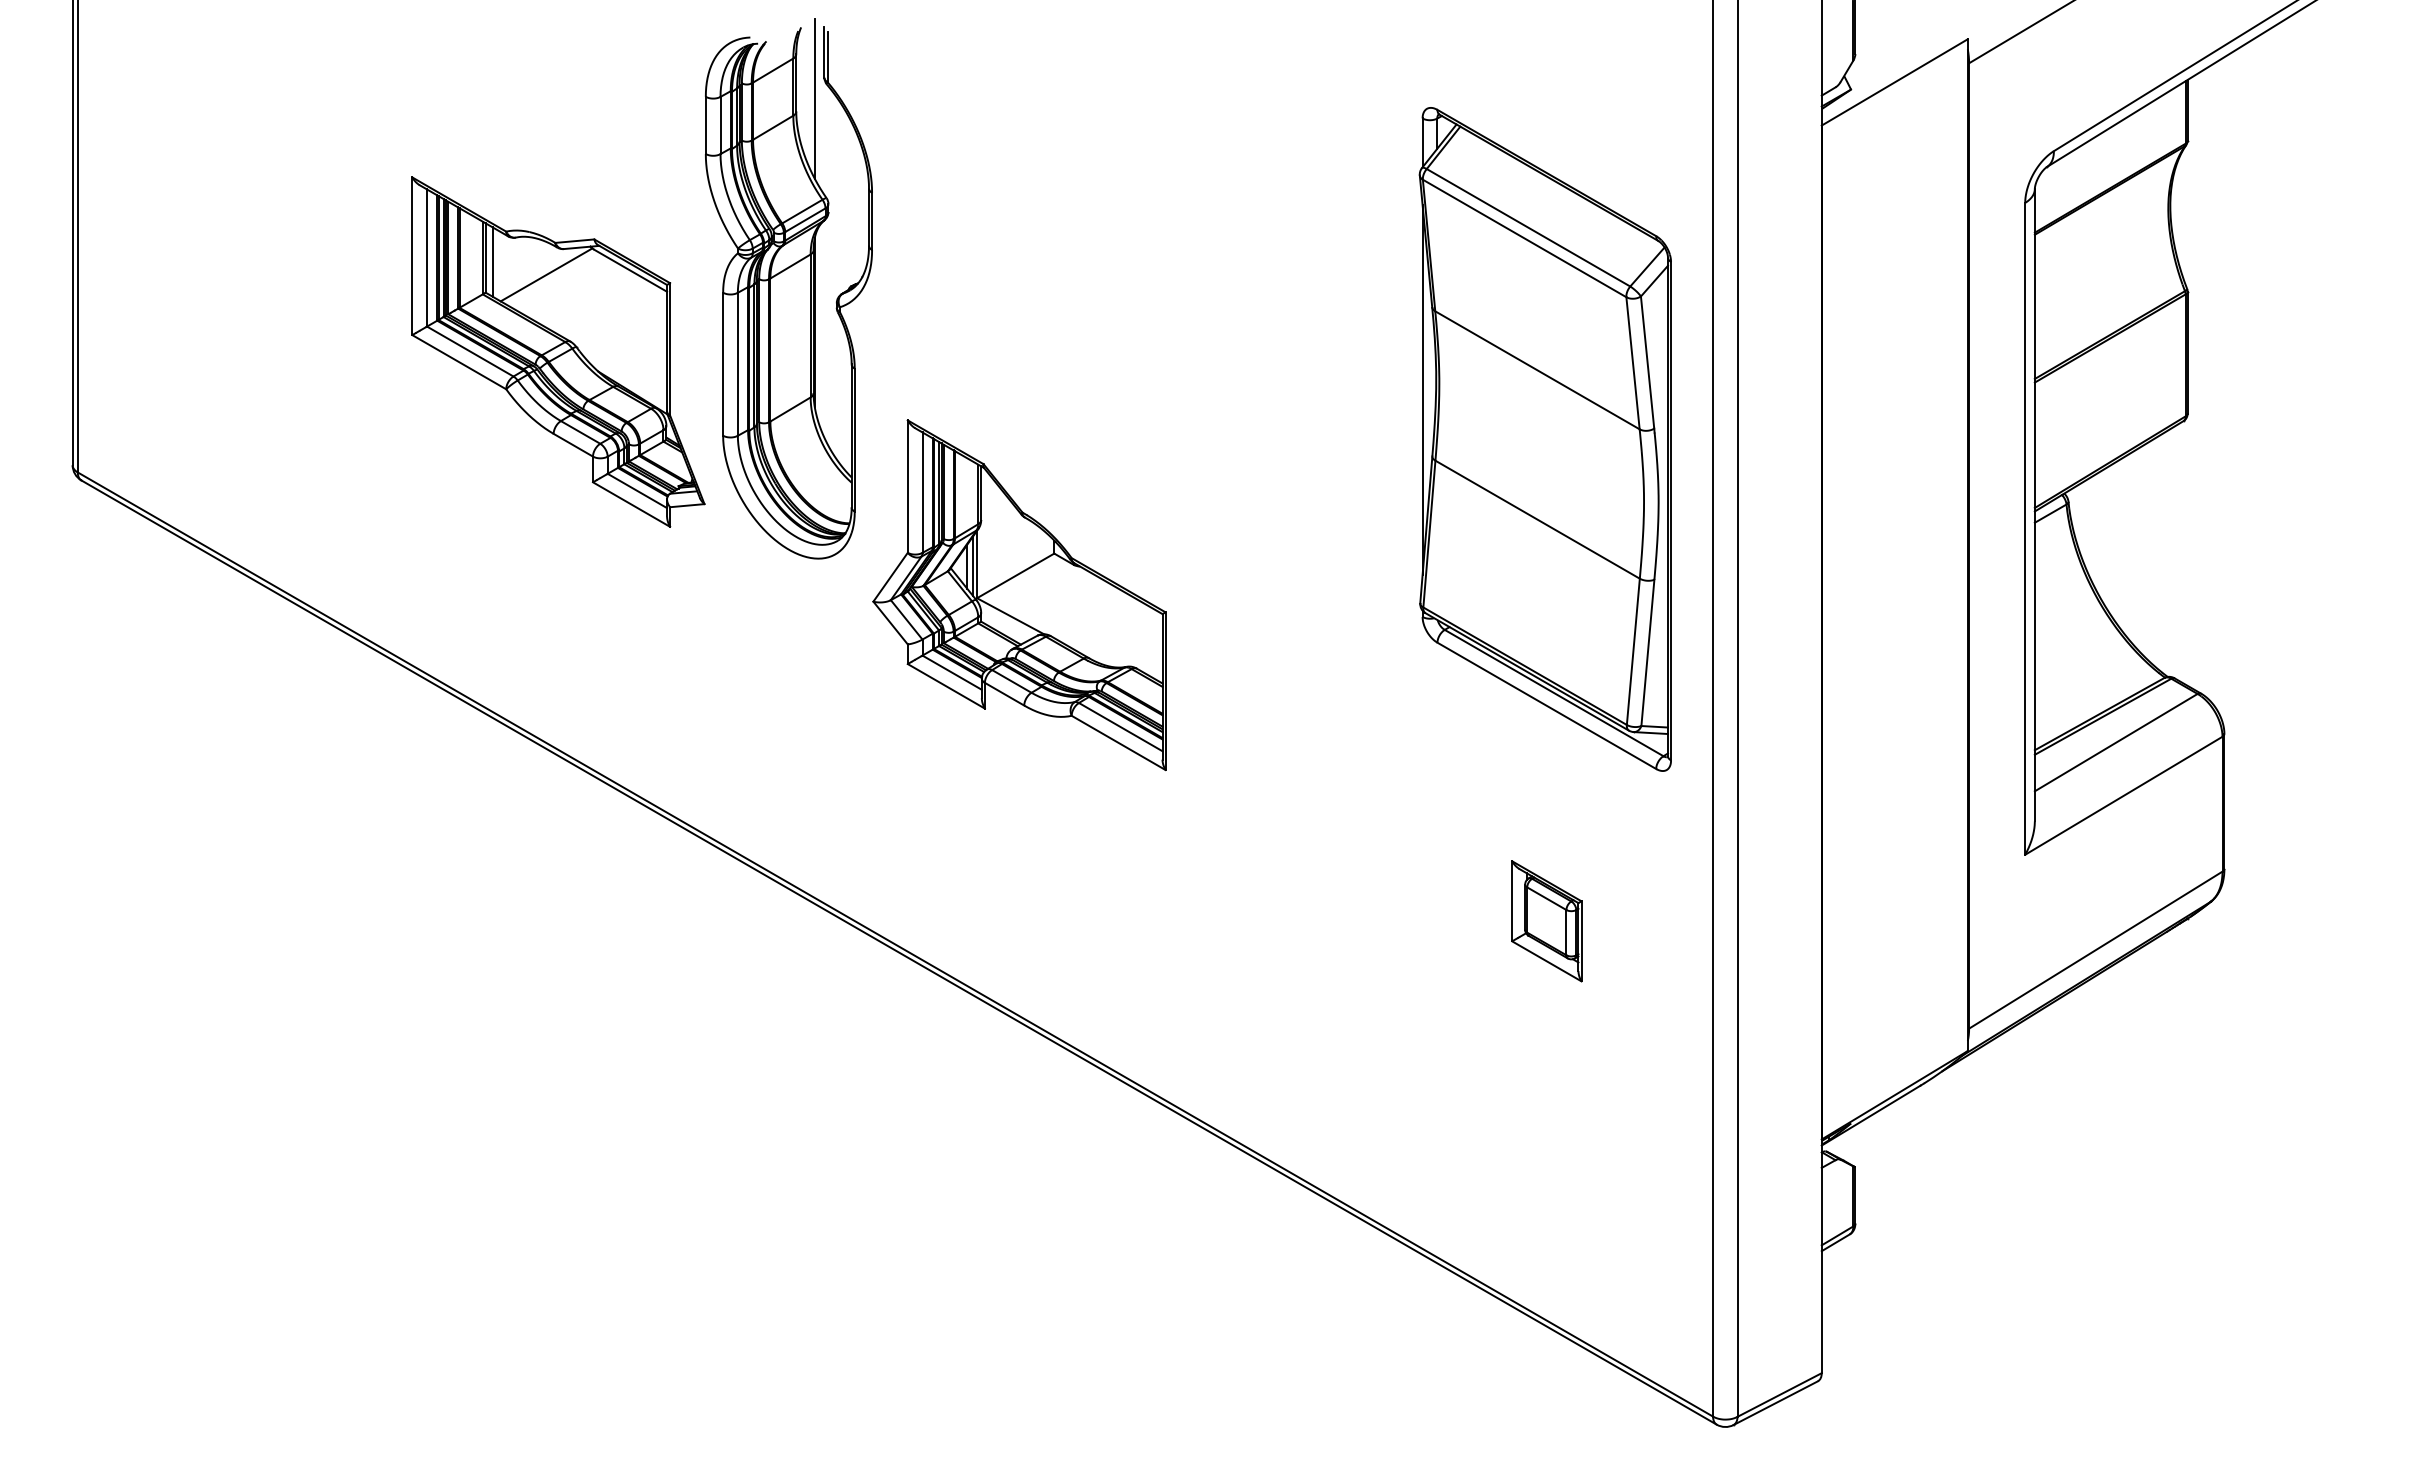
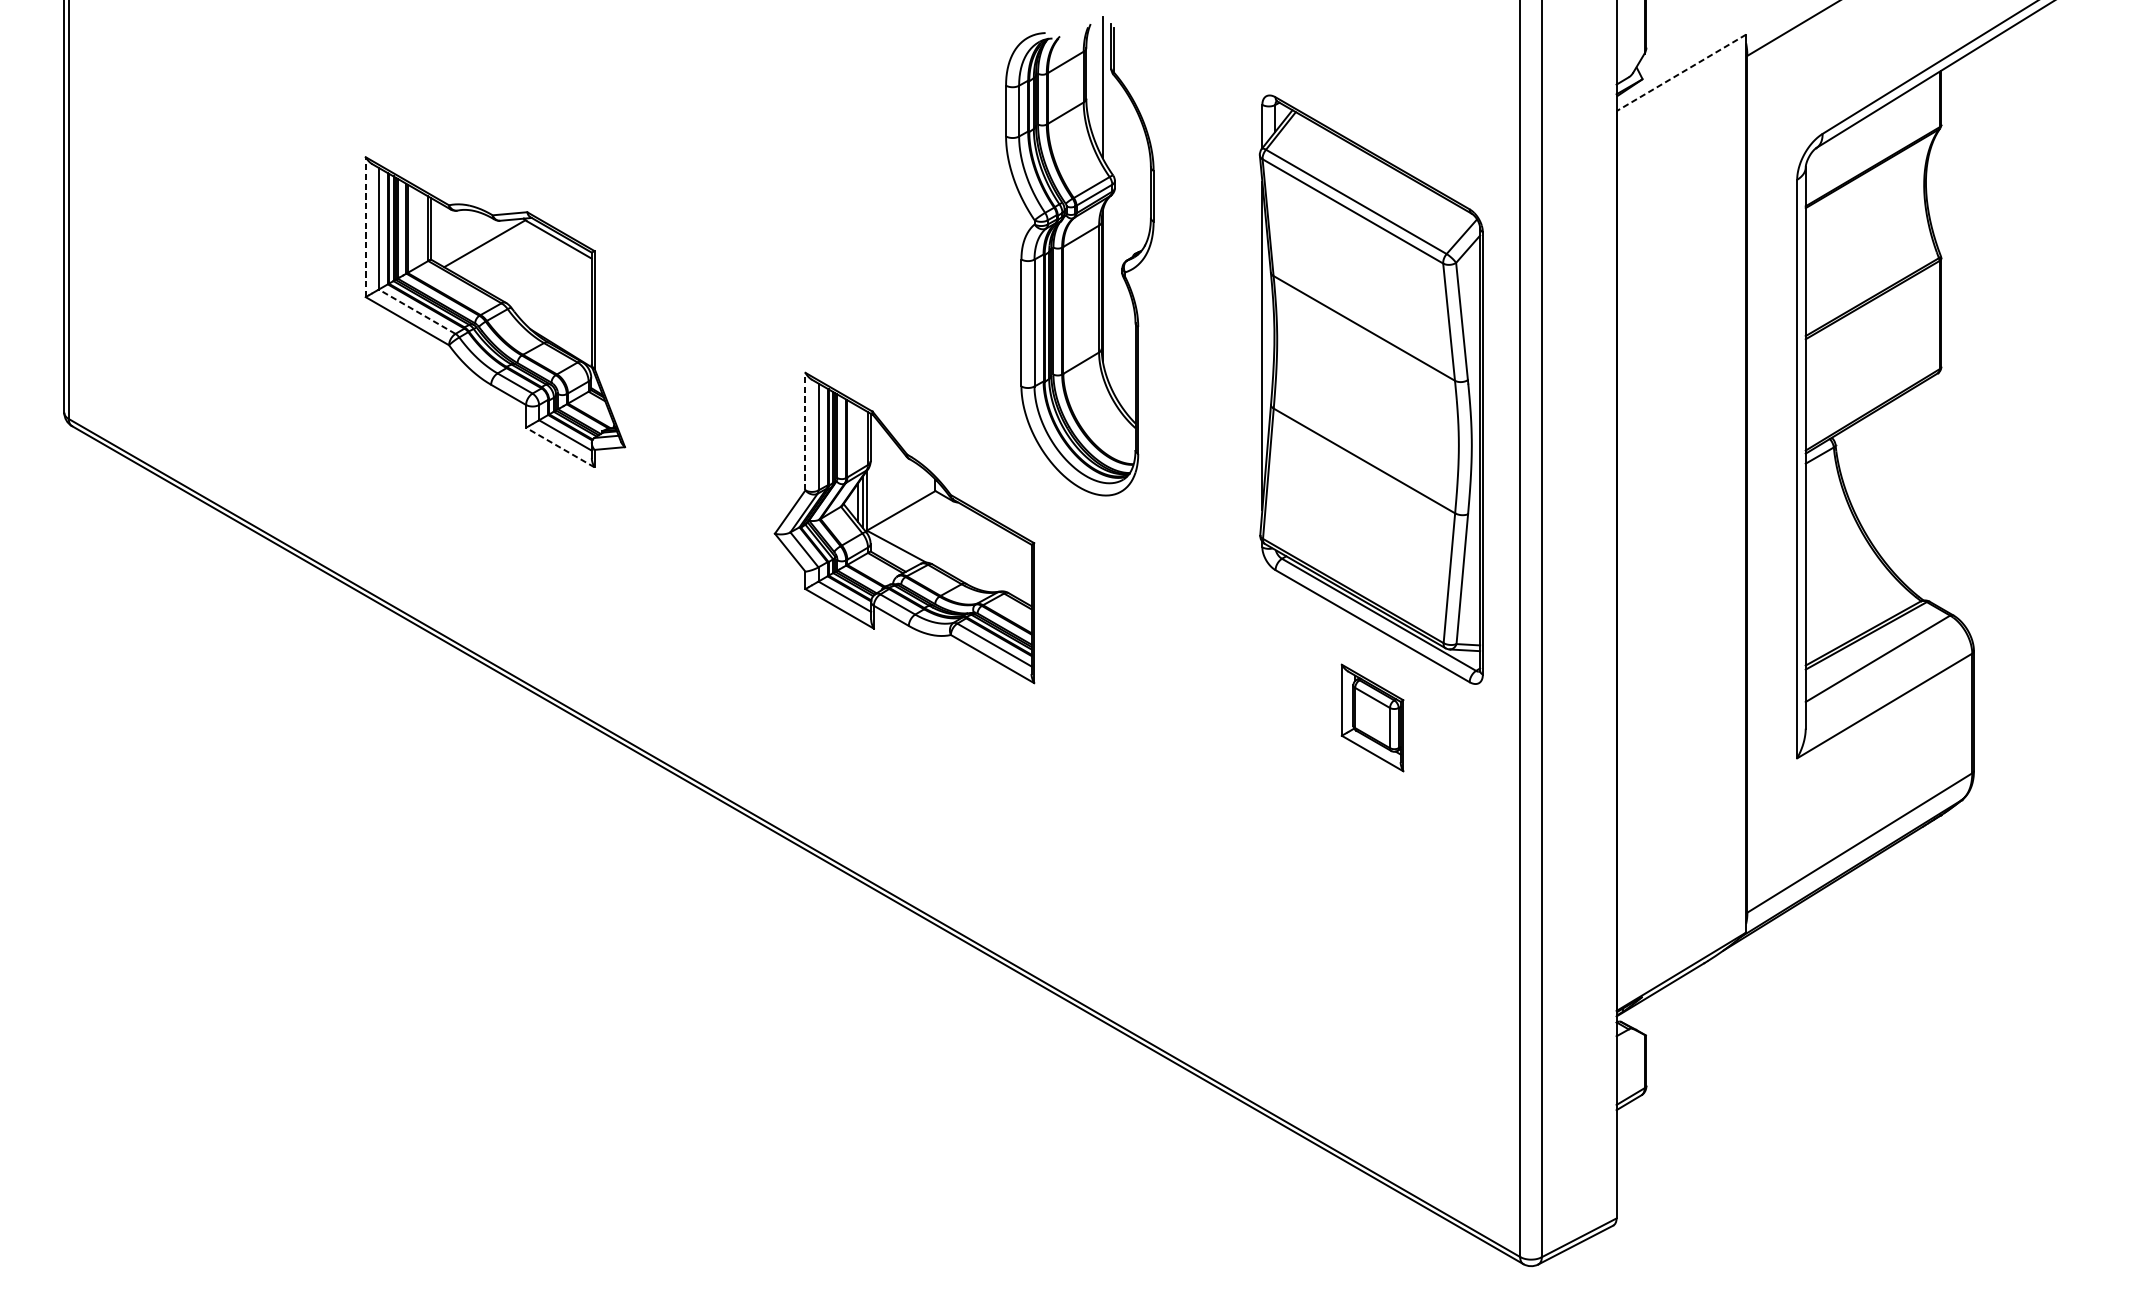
line: (1894, 82) -> (1681, 72), solid -> dashed
line: (412, 256) -> (365, 227), solid -> dashed
line: (492, 261) -> (436, 231), removed
part: (788, 288) -> (1079, 255), moved
line: (470, 351) -> (417, 311), solid -> dashed
line: (907, 486) -> (805, 431), solid -> dashed
line: (631, 504) -> (560, 447), solid -> dashed
part: (1546, 921) -> (1372, 718), moved

